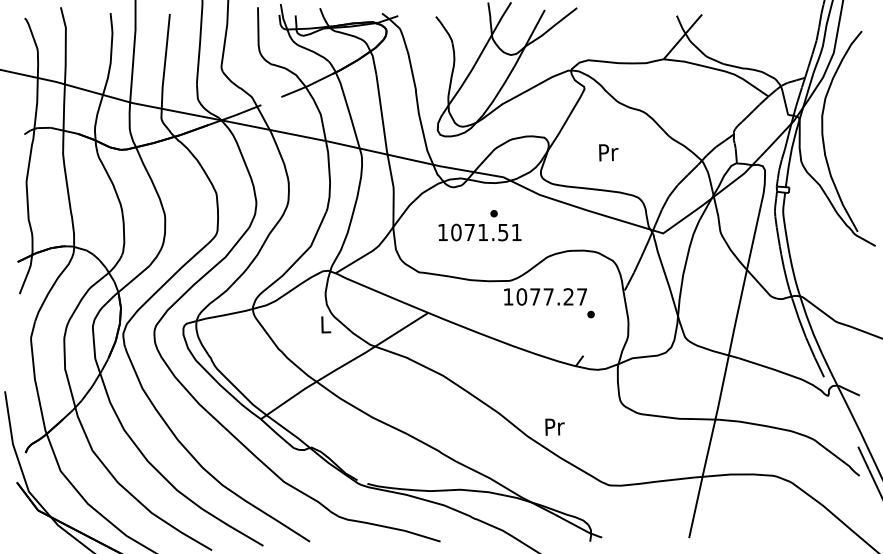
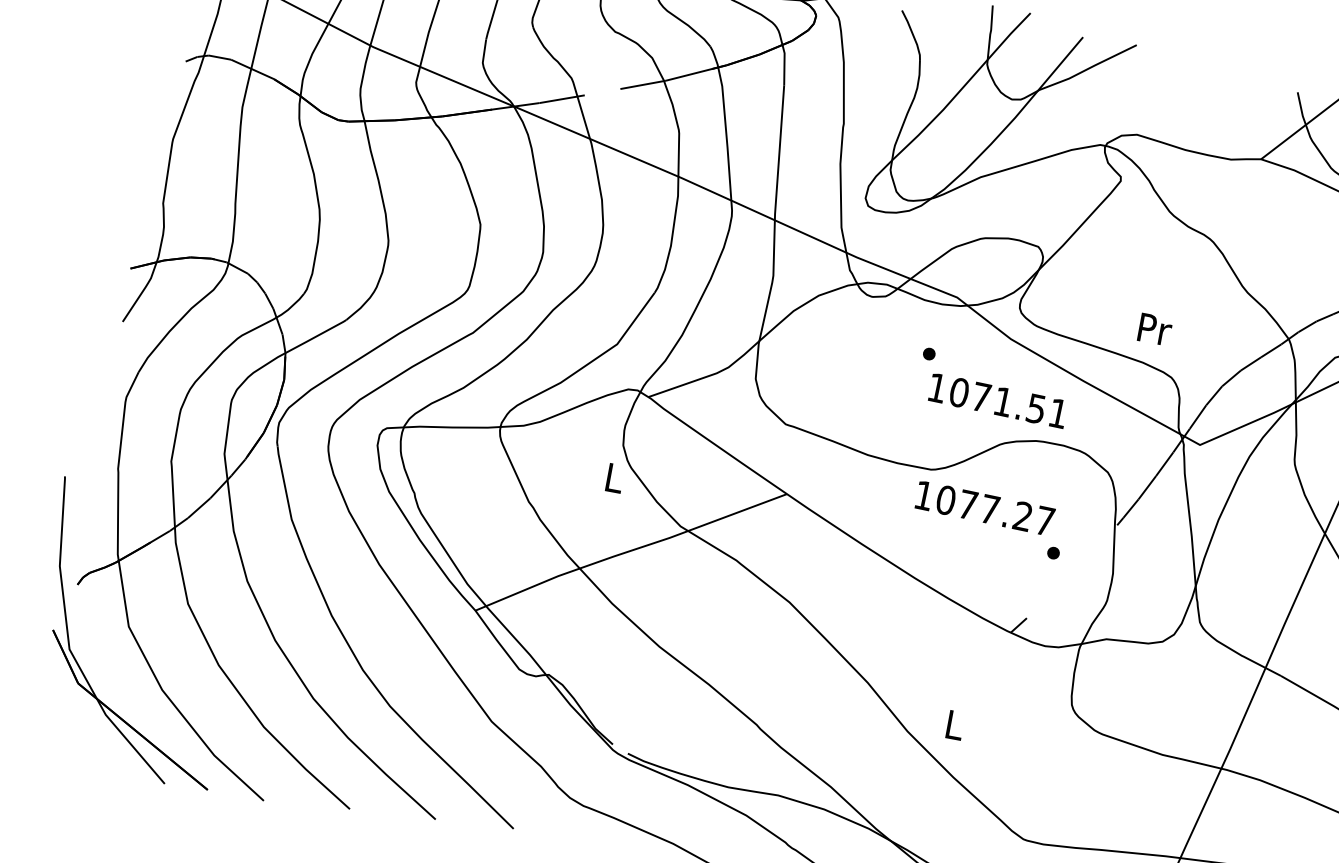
text: (608, 152) -> (1154, 329), moved
text: (479, 232) -> (997, 400), moved
text: (554, 426) -> (954, 724), Pr -> L

